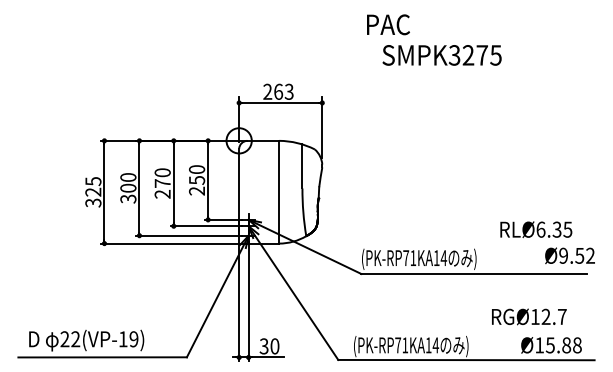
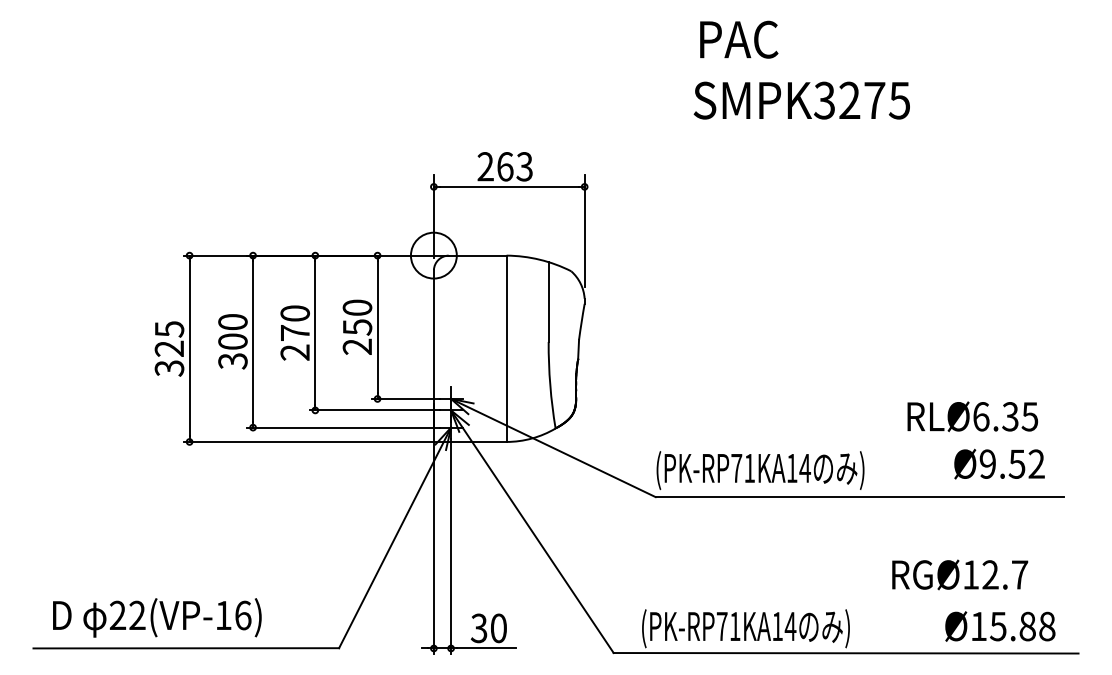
text: (388, 24) -> (739, 39), moved
text: (569, 255) -> (998, 463), moved
text: (133, 339) -> (242, 615), 22(VP-19) -> 22(VP-16)

